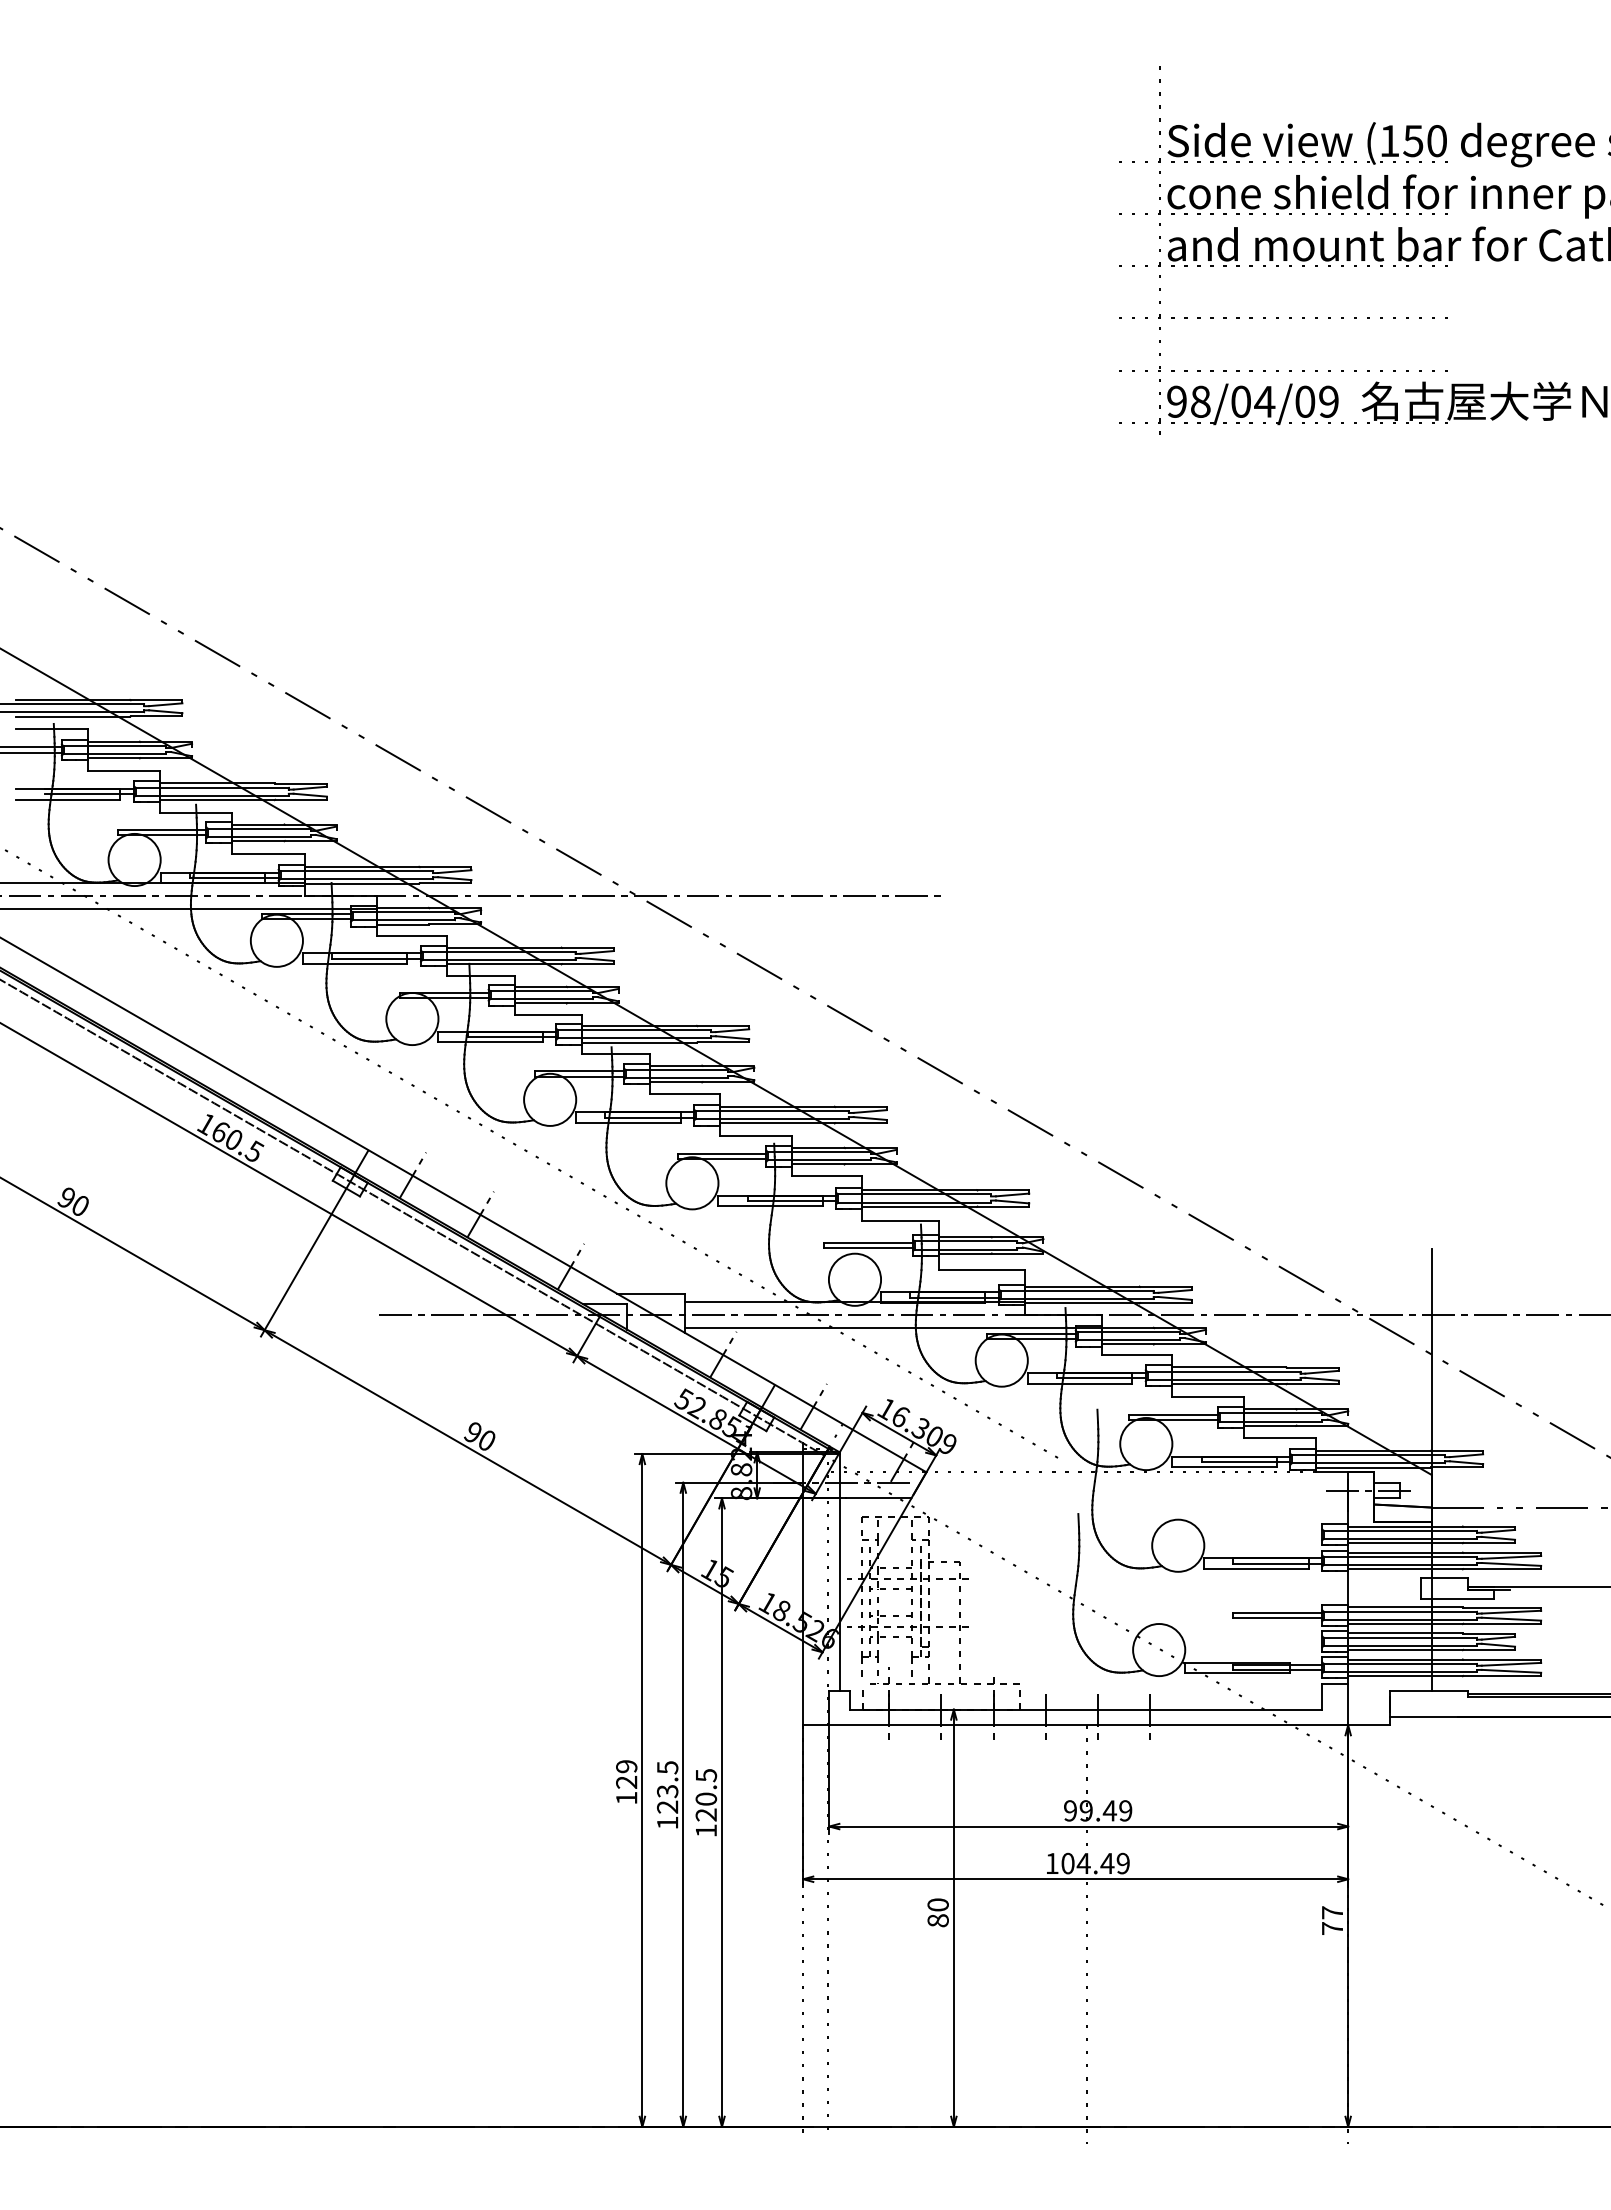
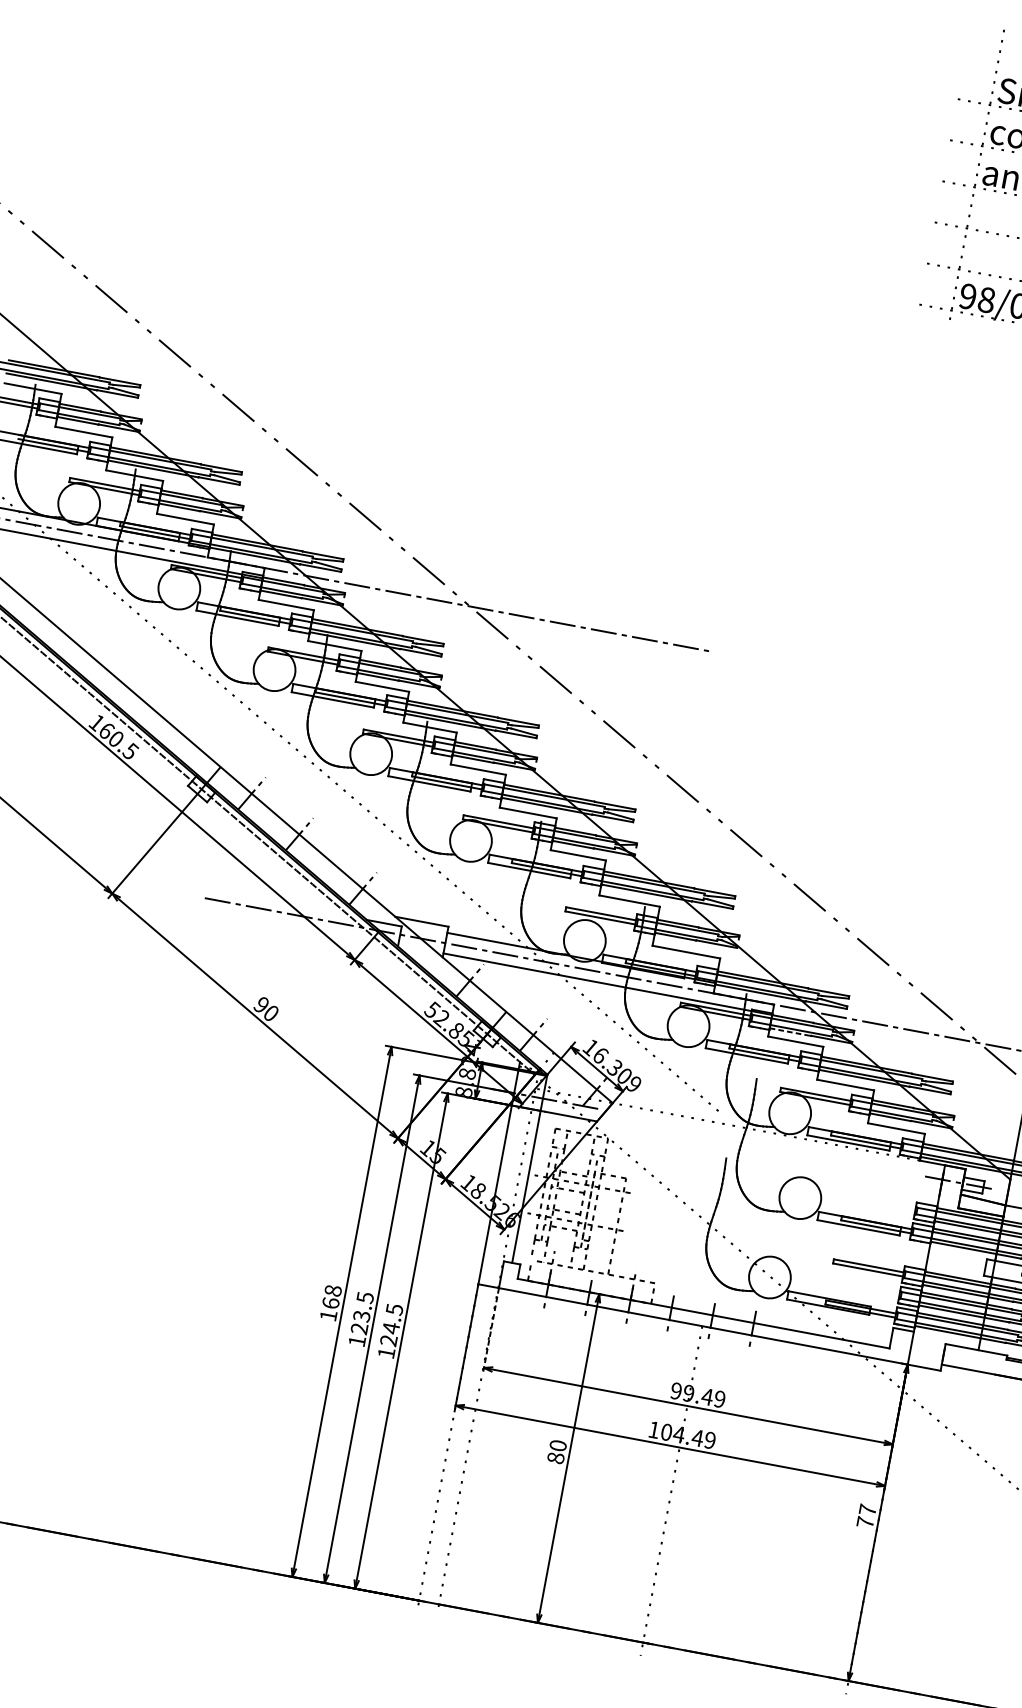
line: (1128, 1344) -> (790, 1032), solid -> dashed
text: (626, 1774) -> (331, 1297), 129 -> 168
line: (829, 1780) -> (490, 1331), solid -> dashed
text: (706, 1799) -> (391, 1328), 120.5 -> 124.5

